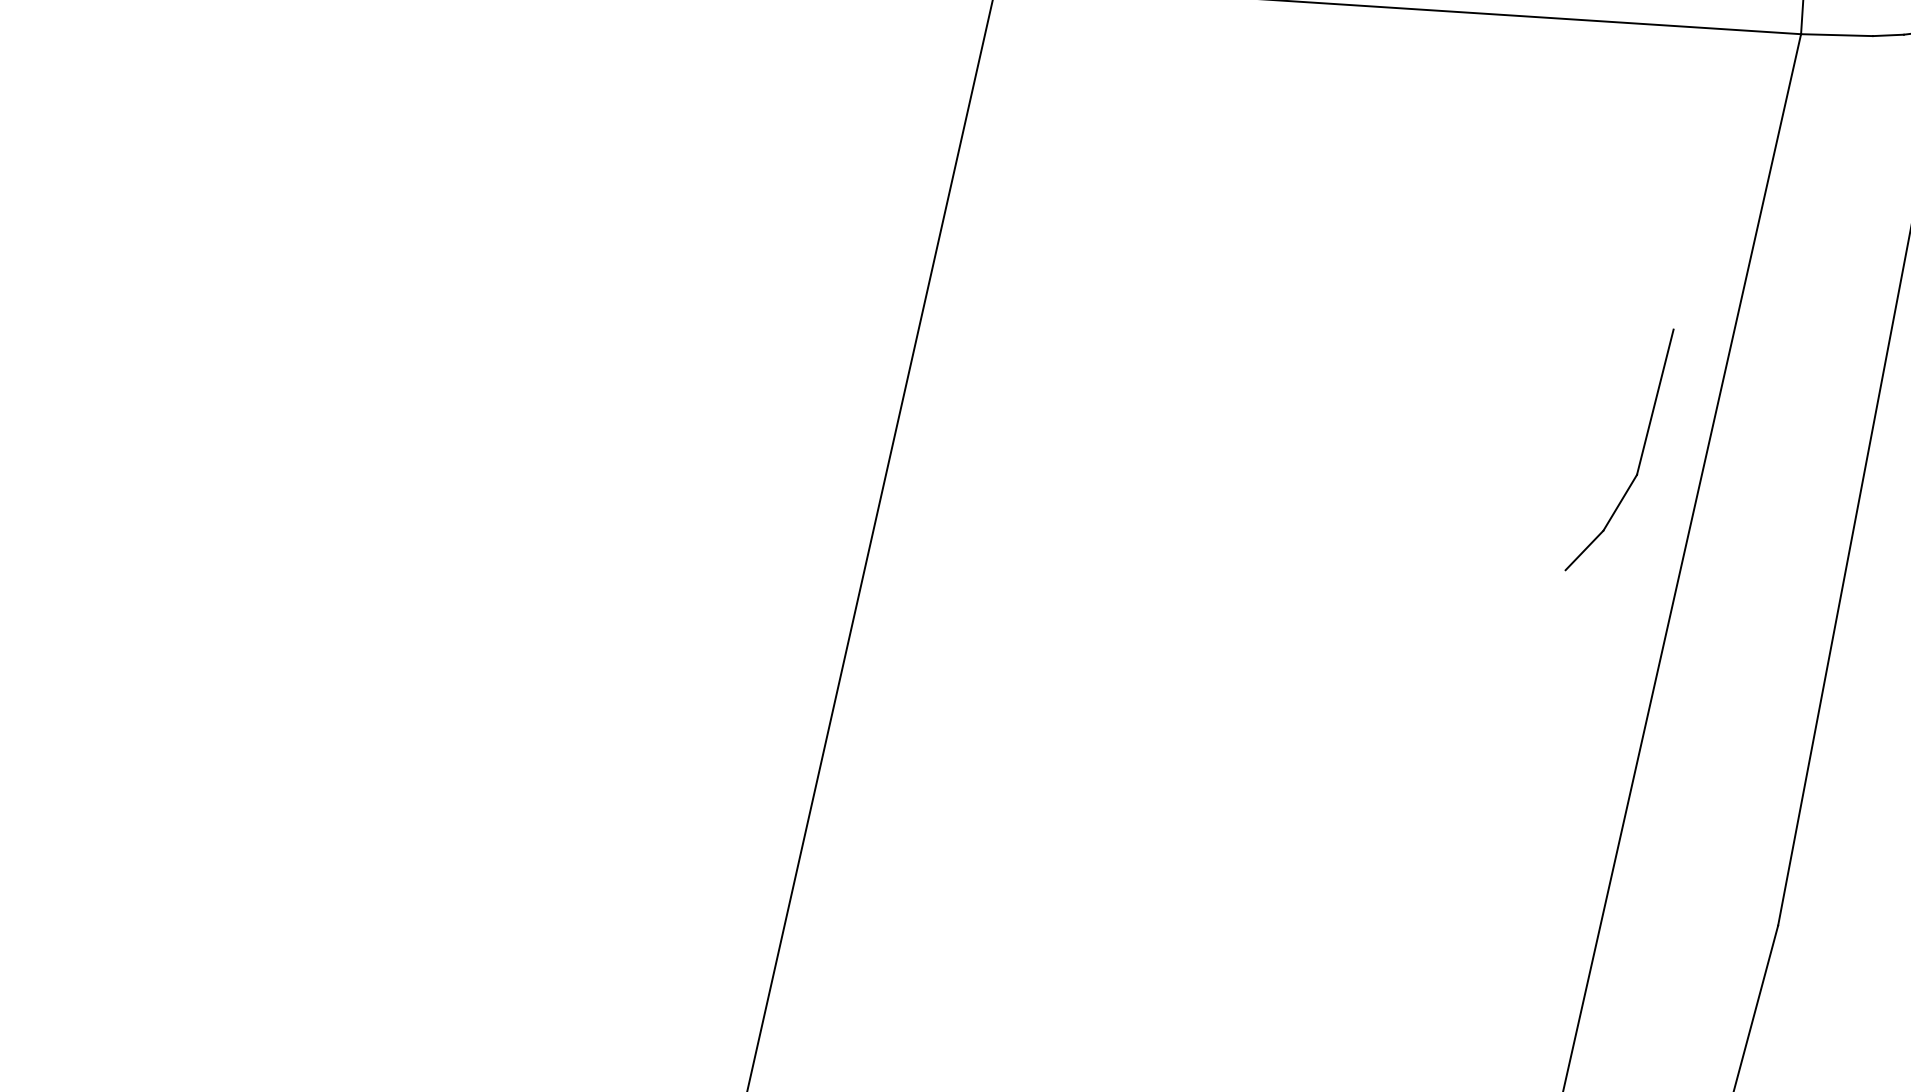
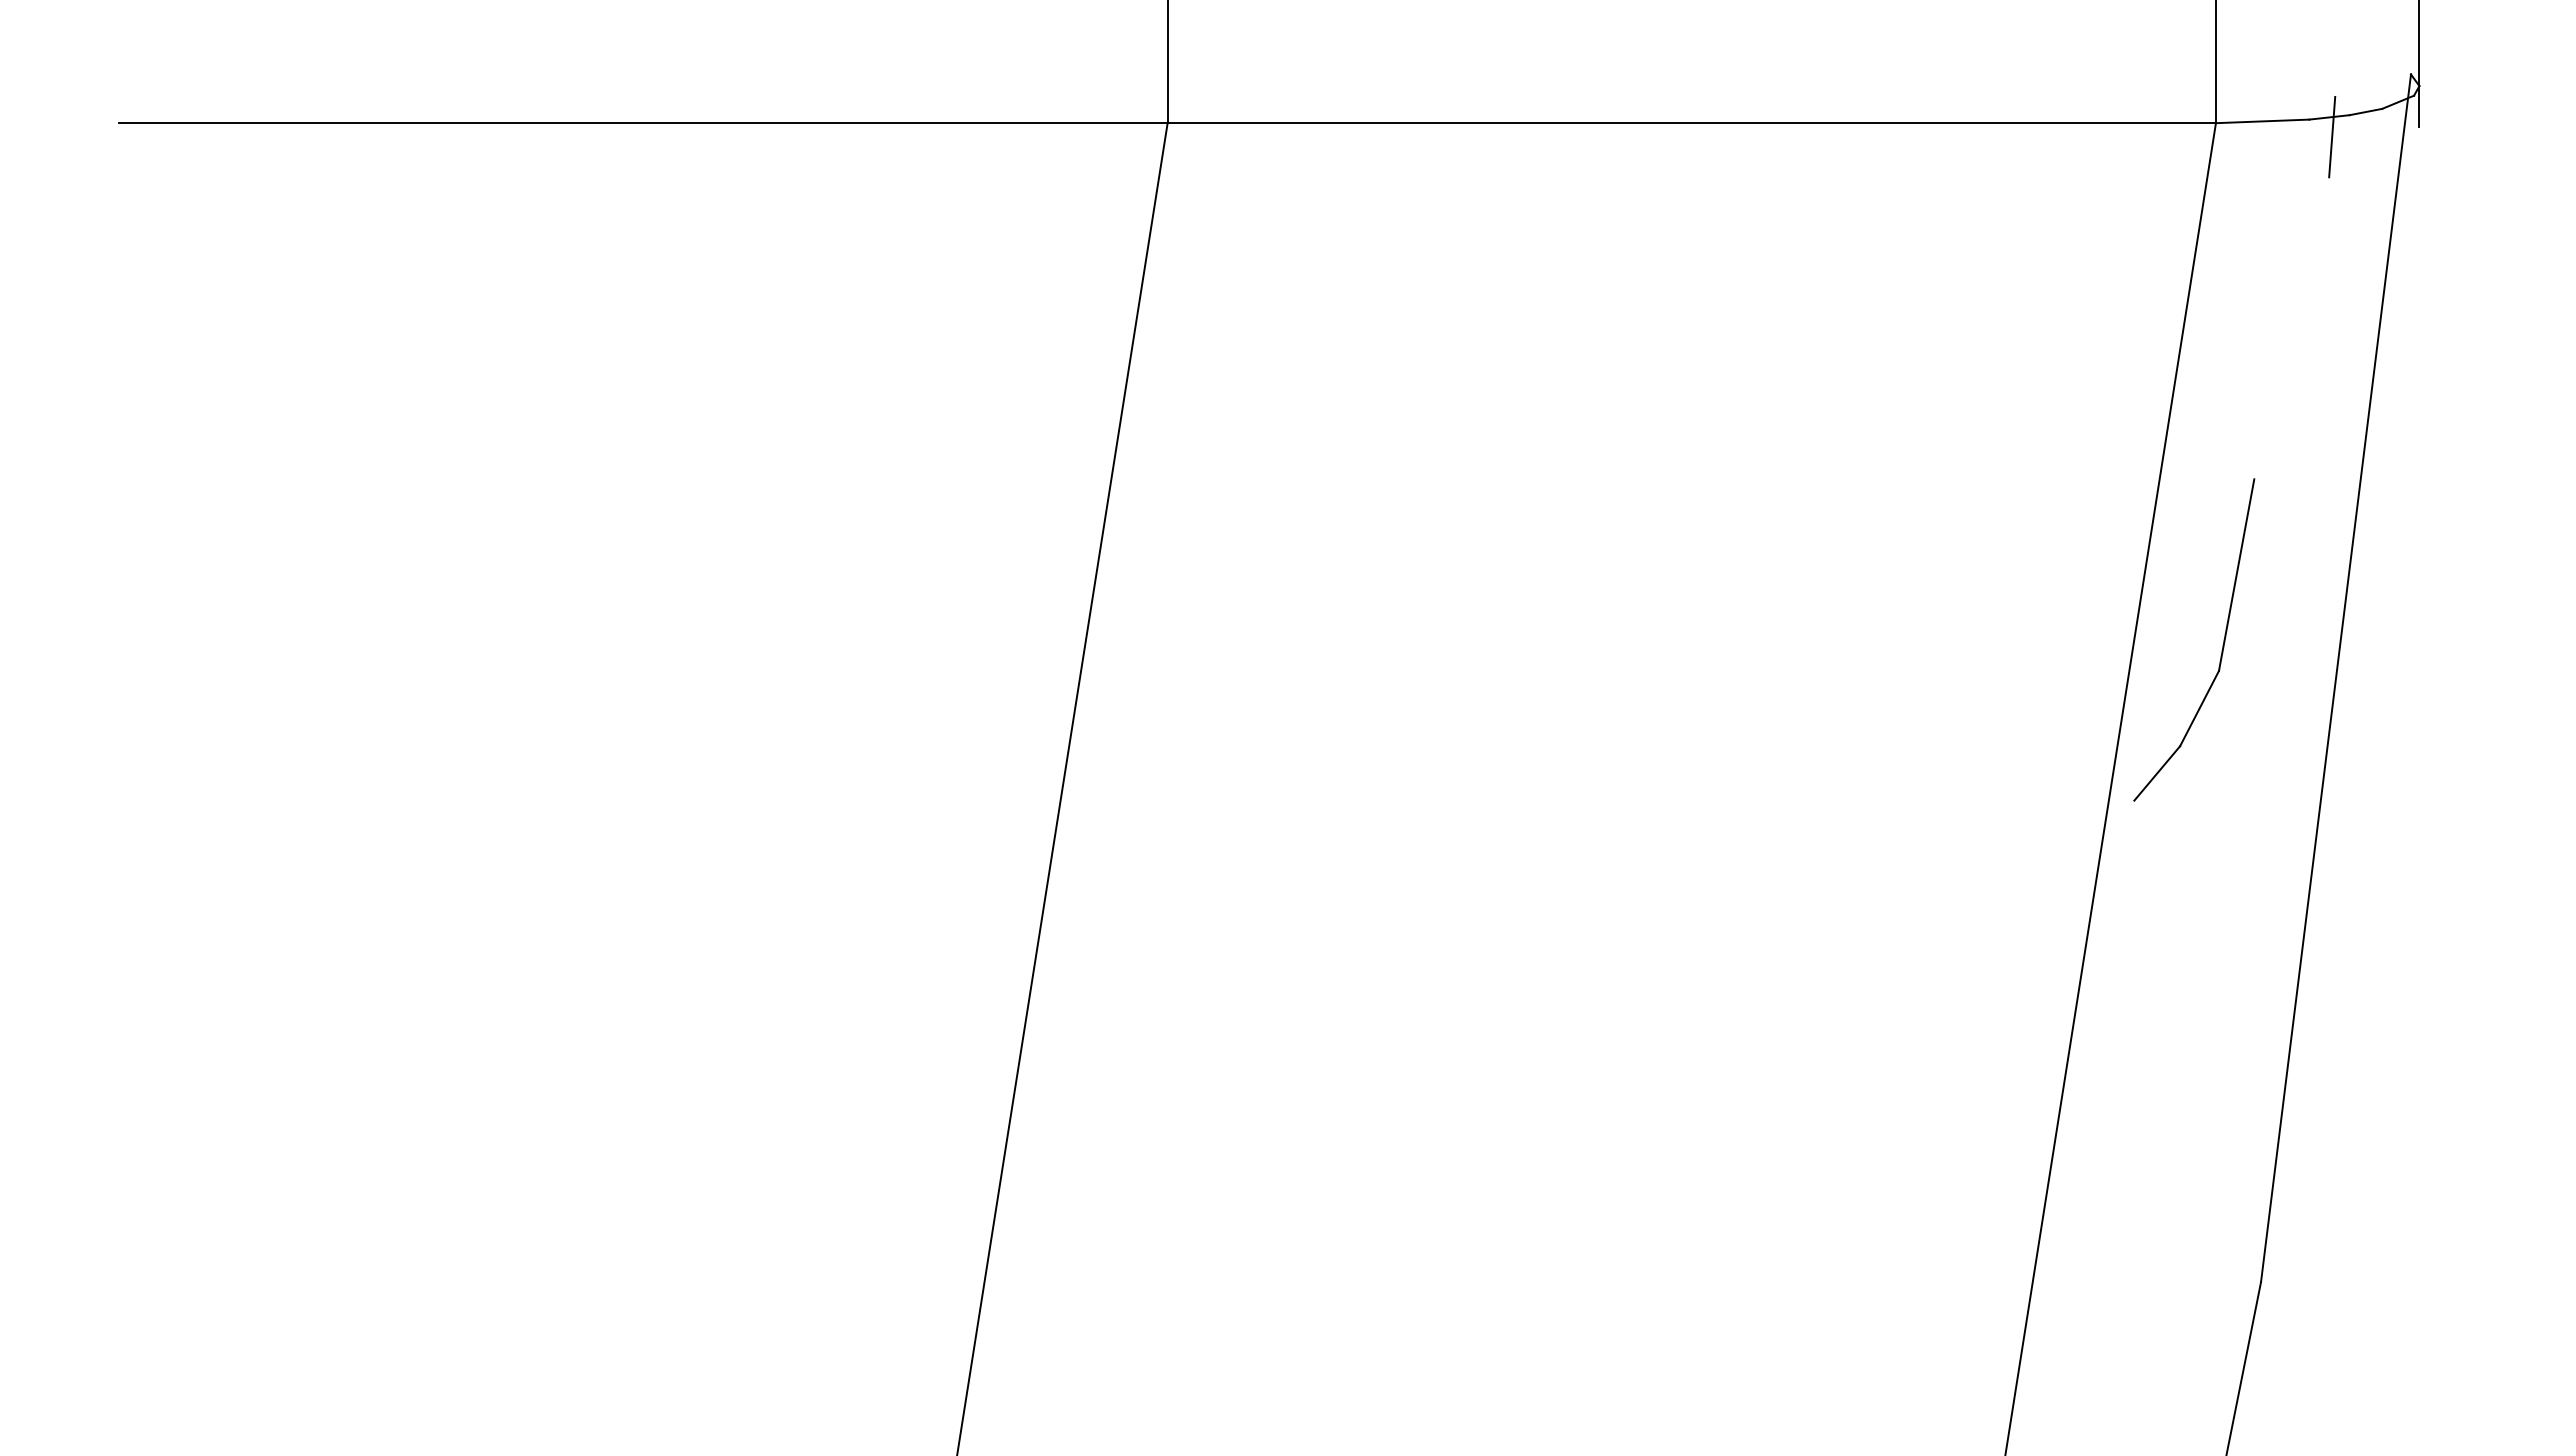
line: (1889, 50) -> (2332, 136), added
part: (1640, 455) -> (2222, 645), moved

